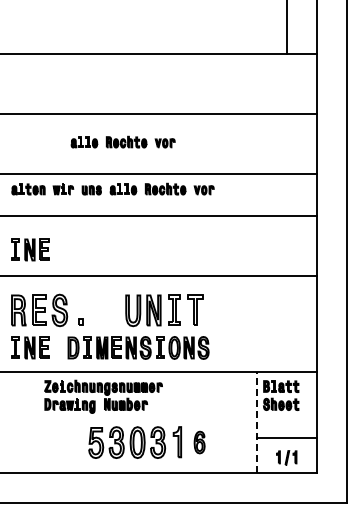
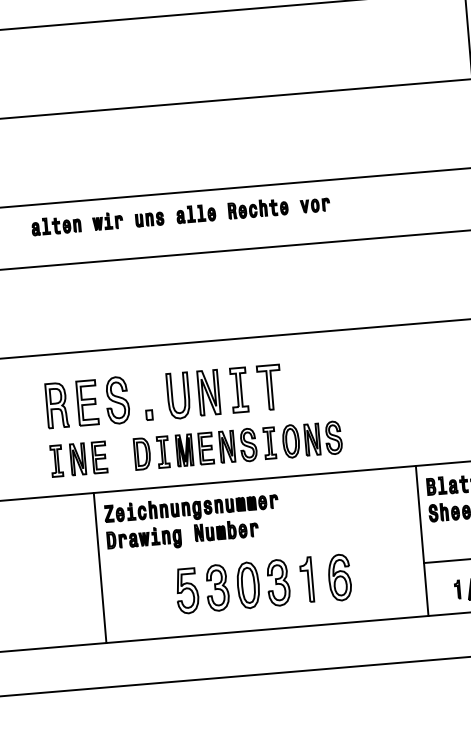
part: (122, 141) -> (188, 143), removed
part: (30, 249) -> (66, 314), removed
part: (164, 310) -> (224, 391), moved
line: (38, 422) -> (99, 568), added
line: (257, 422) -> (422, 540), dashed -> solid
part: (199, 442) -> (339, 577), size x1.43

